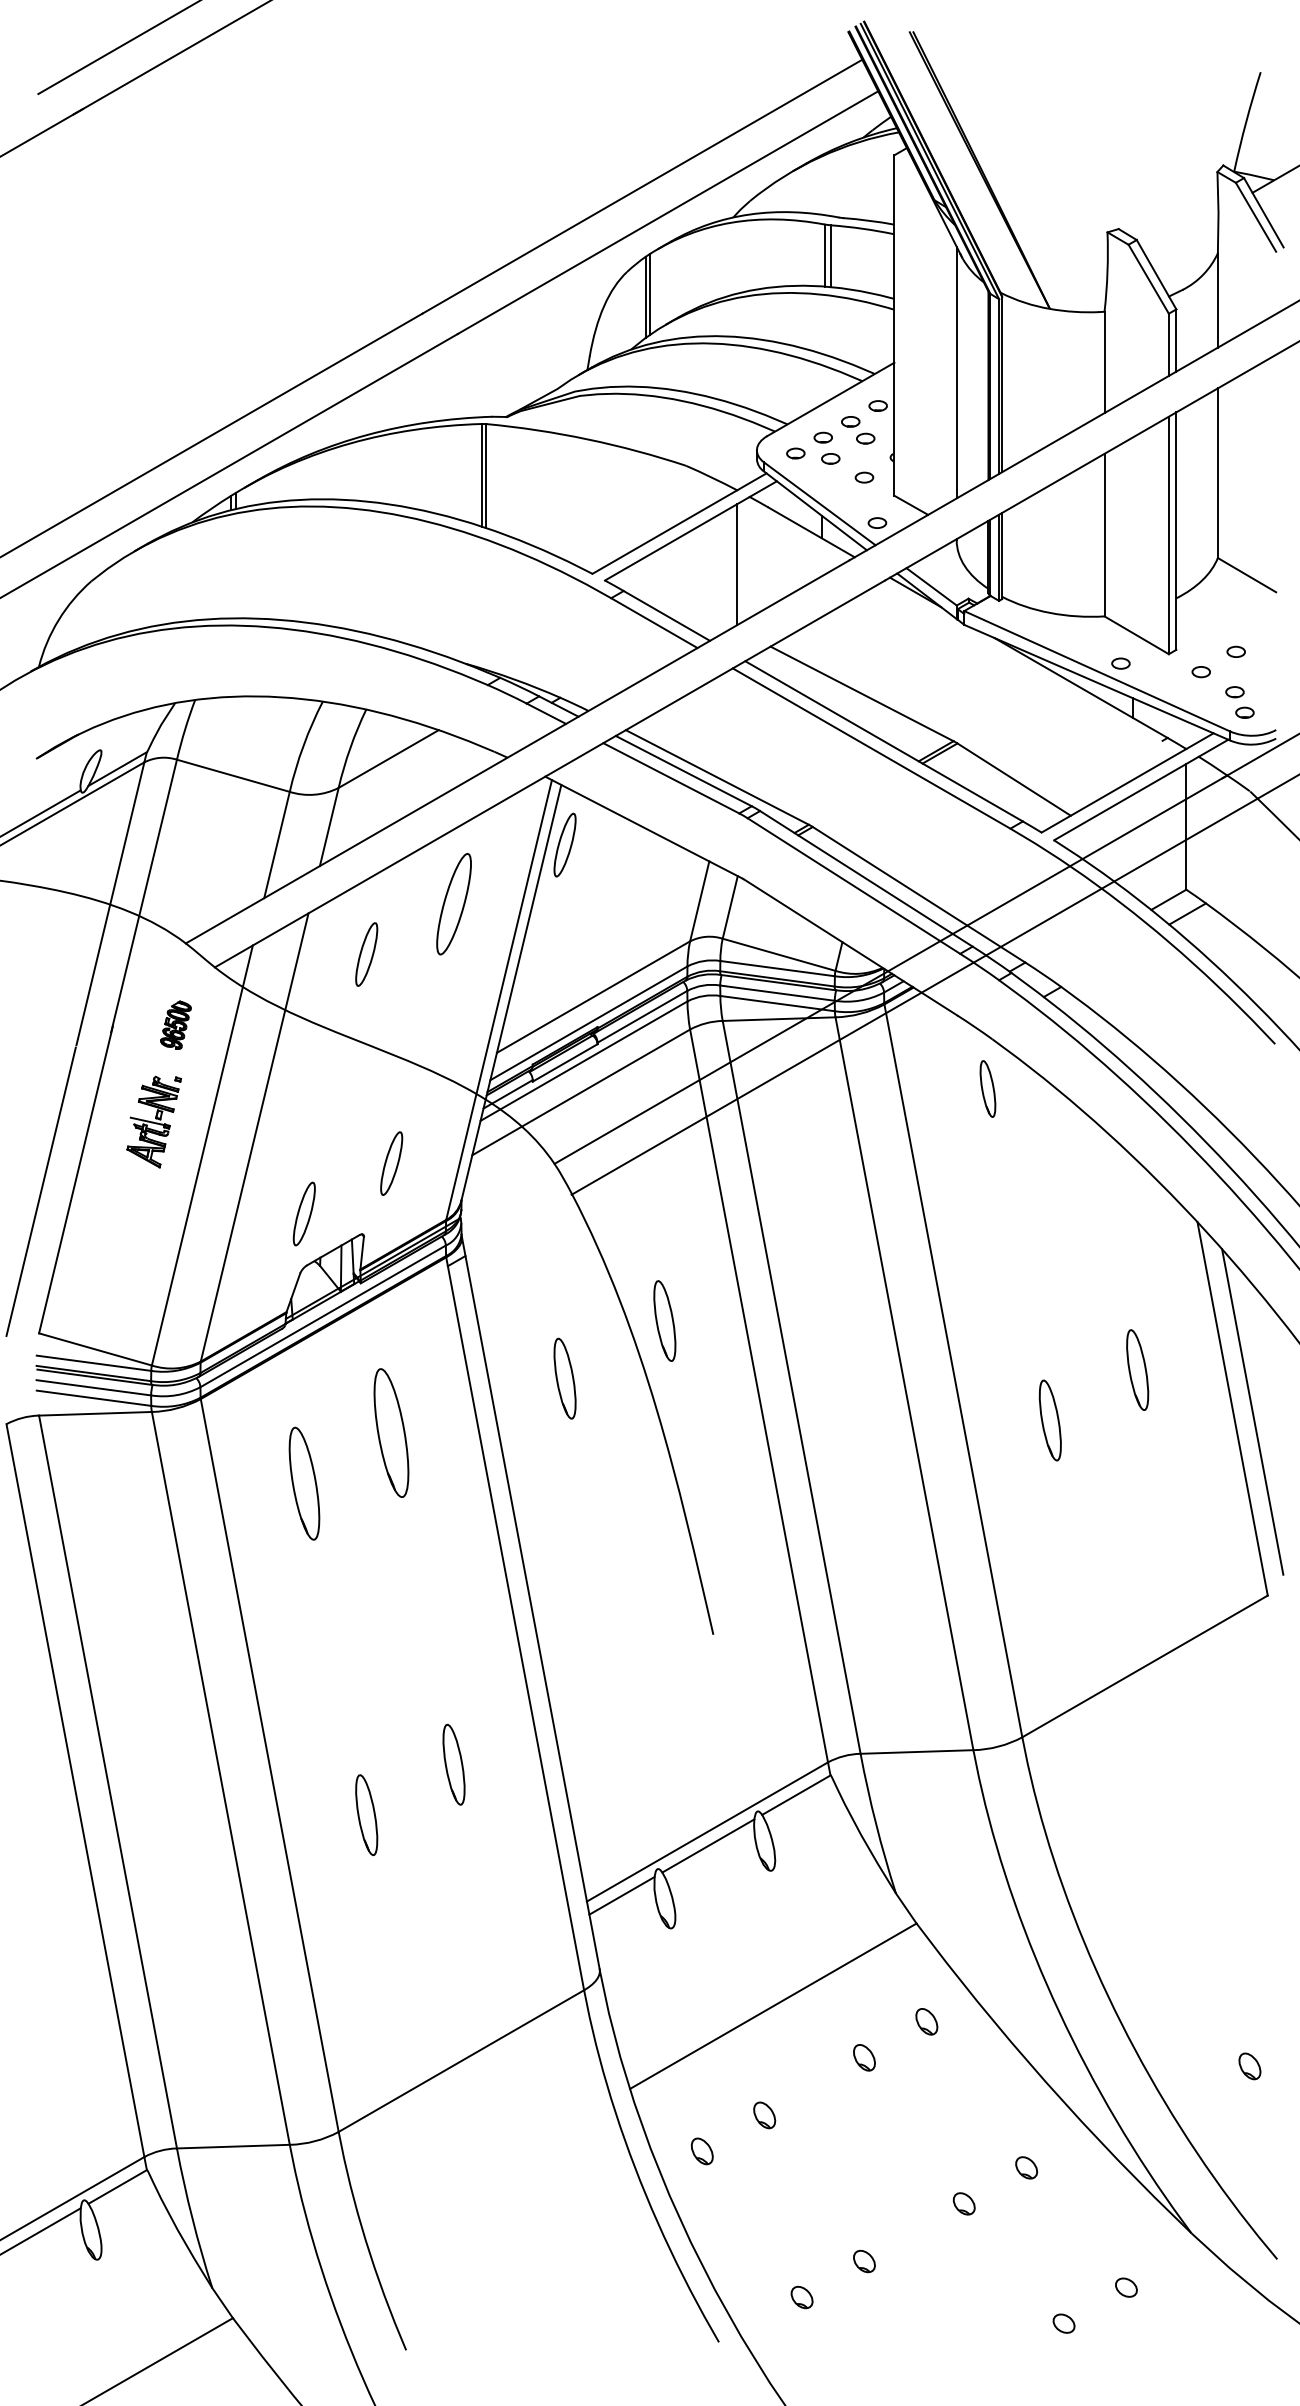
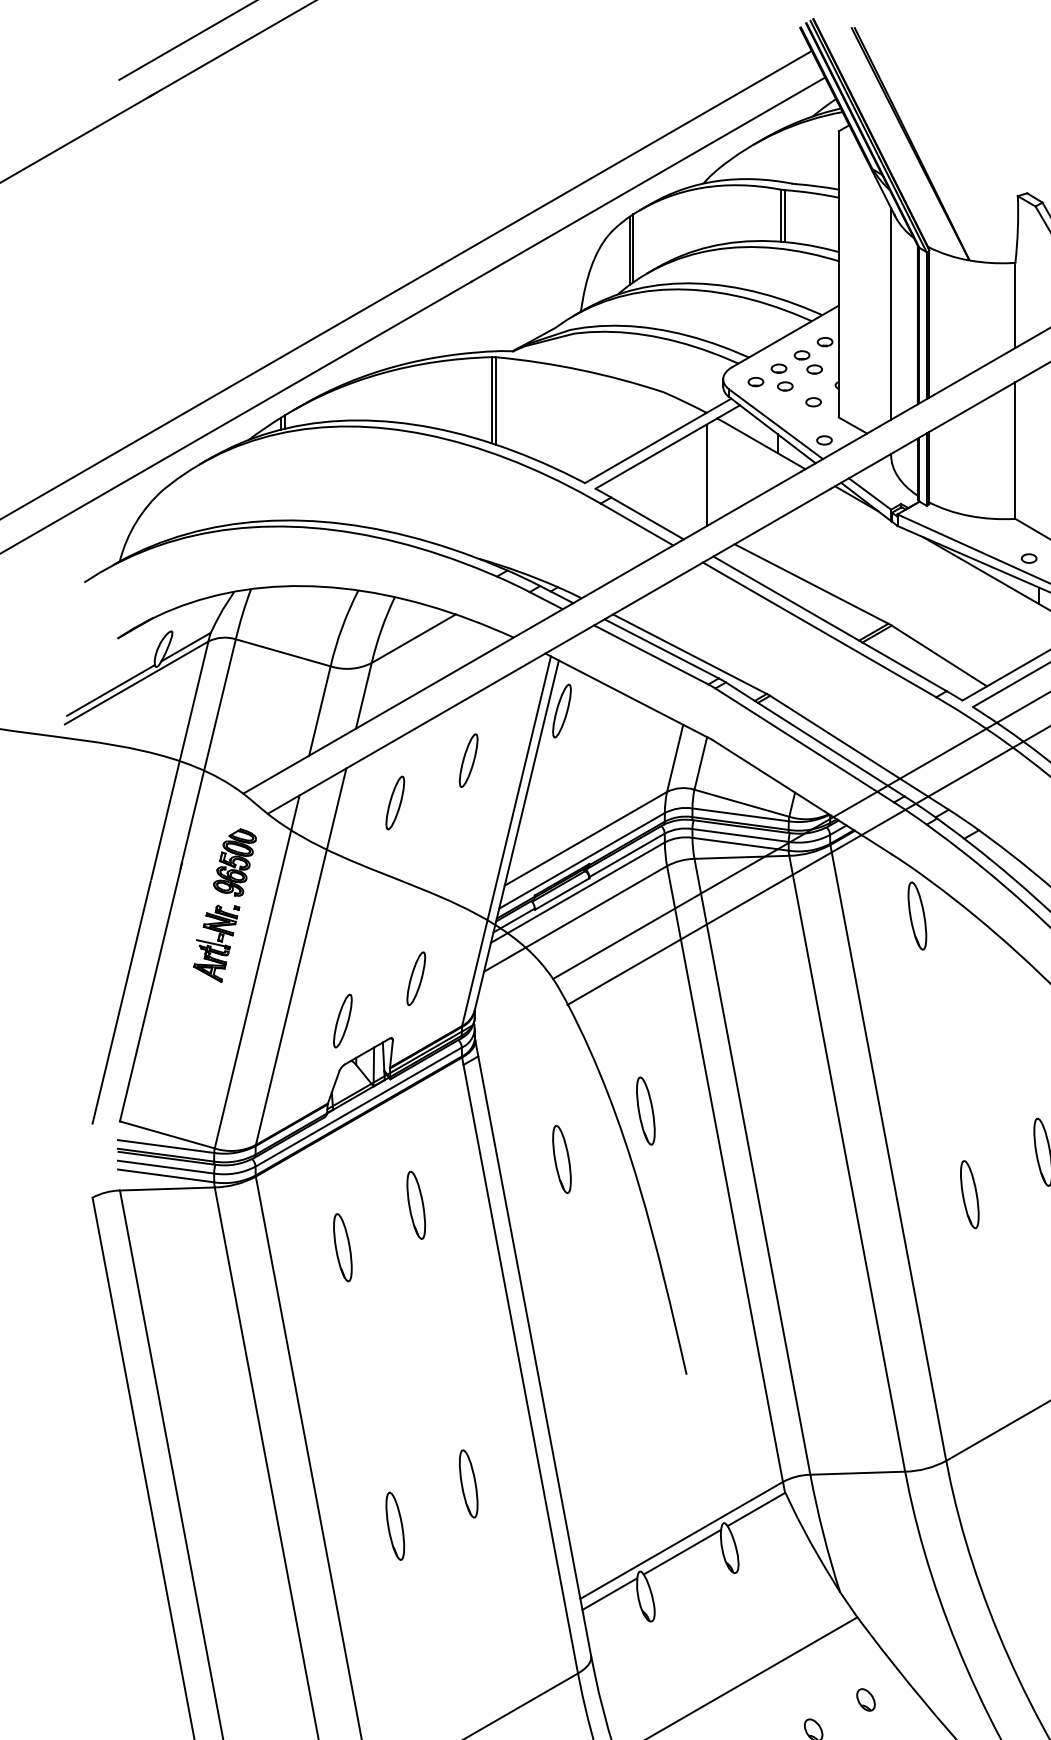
part: (453, 903) -> (468, 760), size x0.62
part: (175, 1024) -> (234, 861), size x1.67
part: (987, 1088) -> (917, 915), size x1.43
part: (391, 1433) -> (416, 1205), size x0.62
part: (303, 1483) -> (342, 1247), size x0.71

